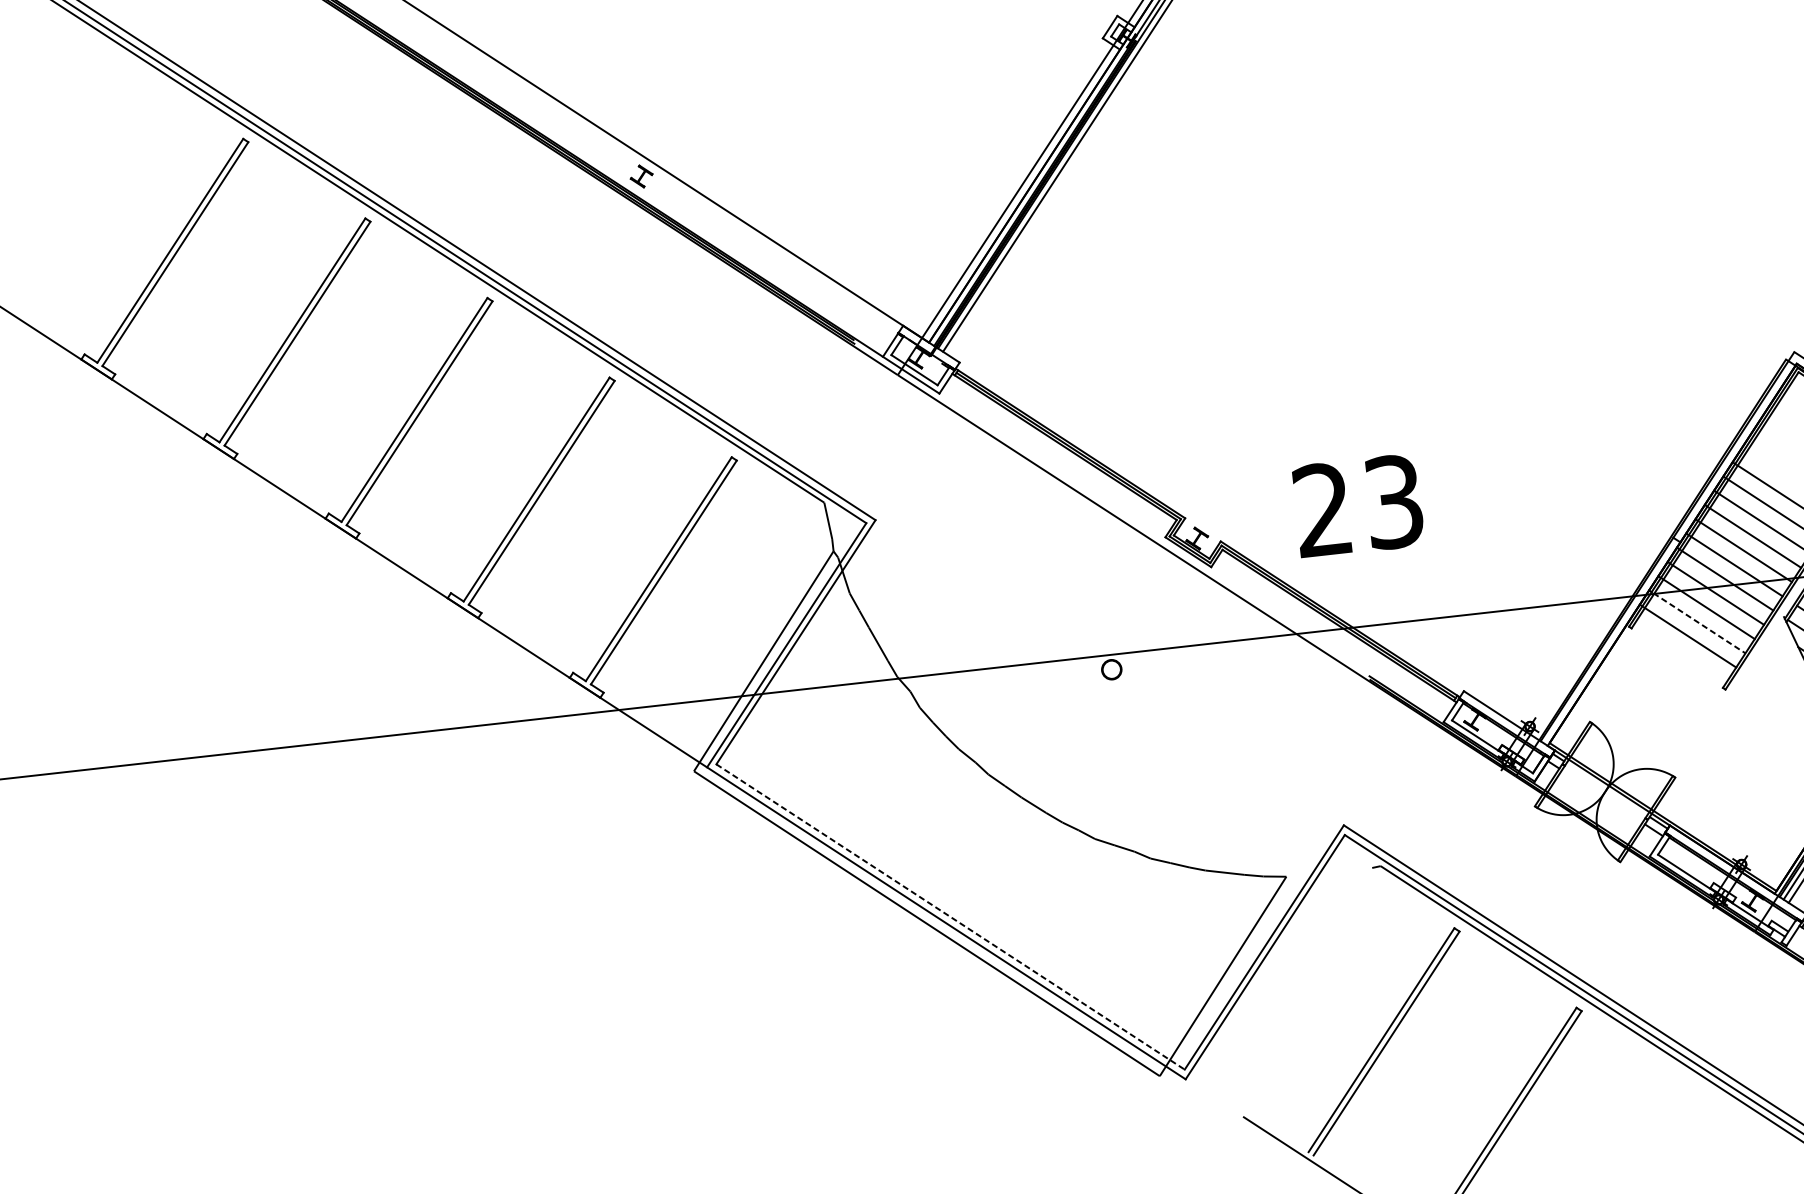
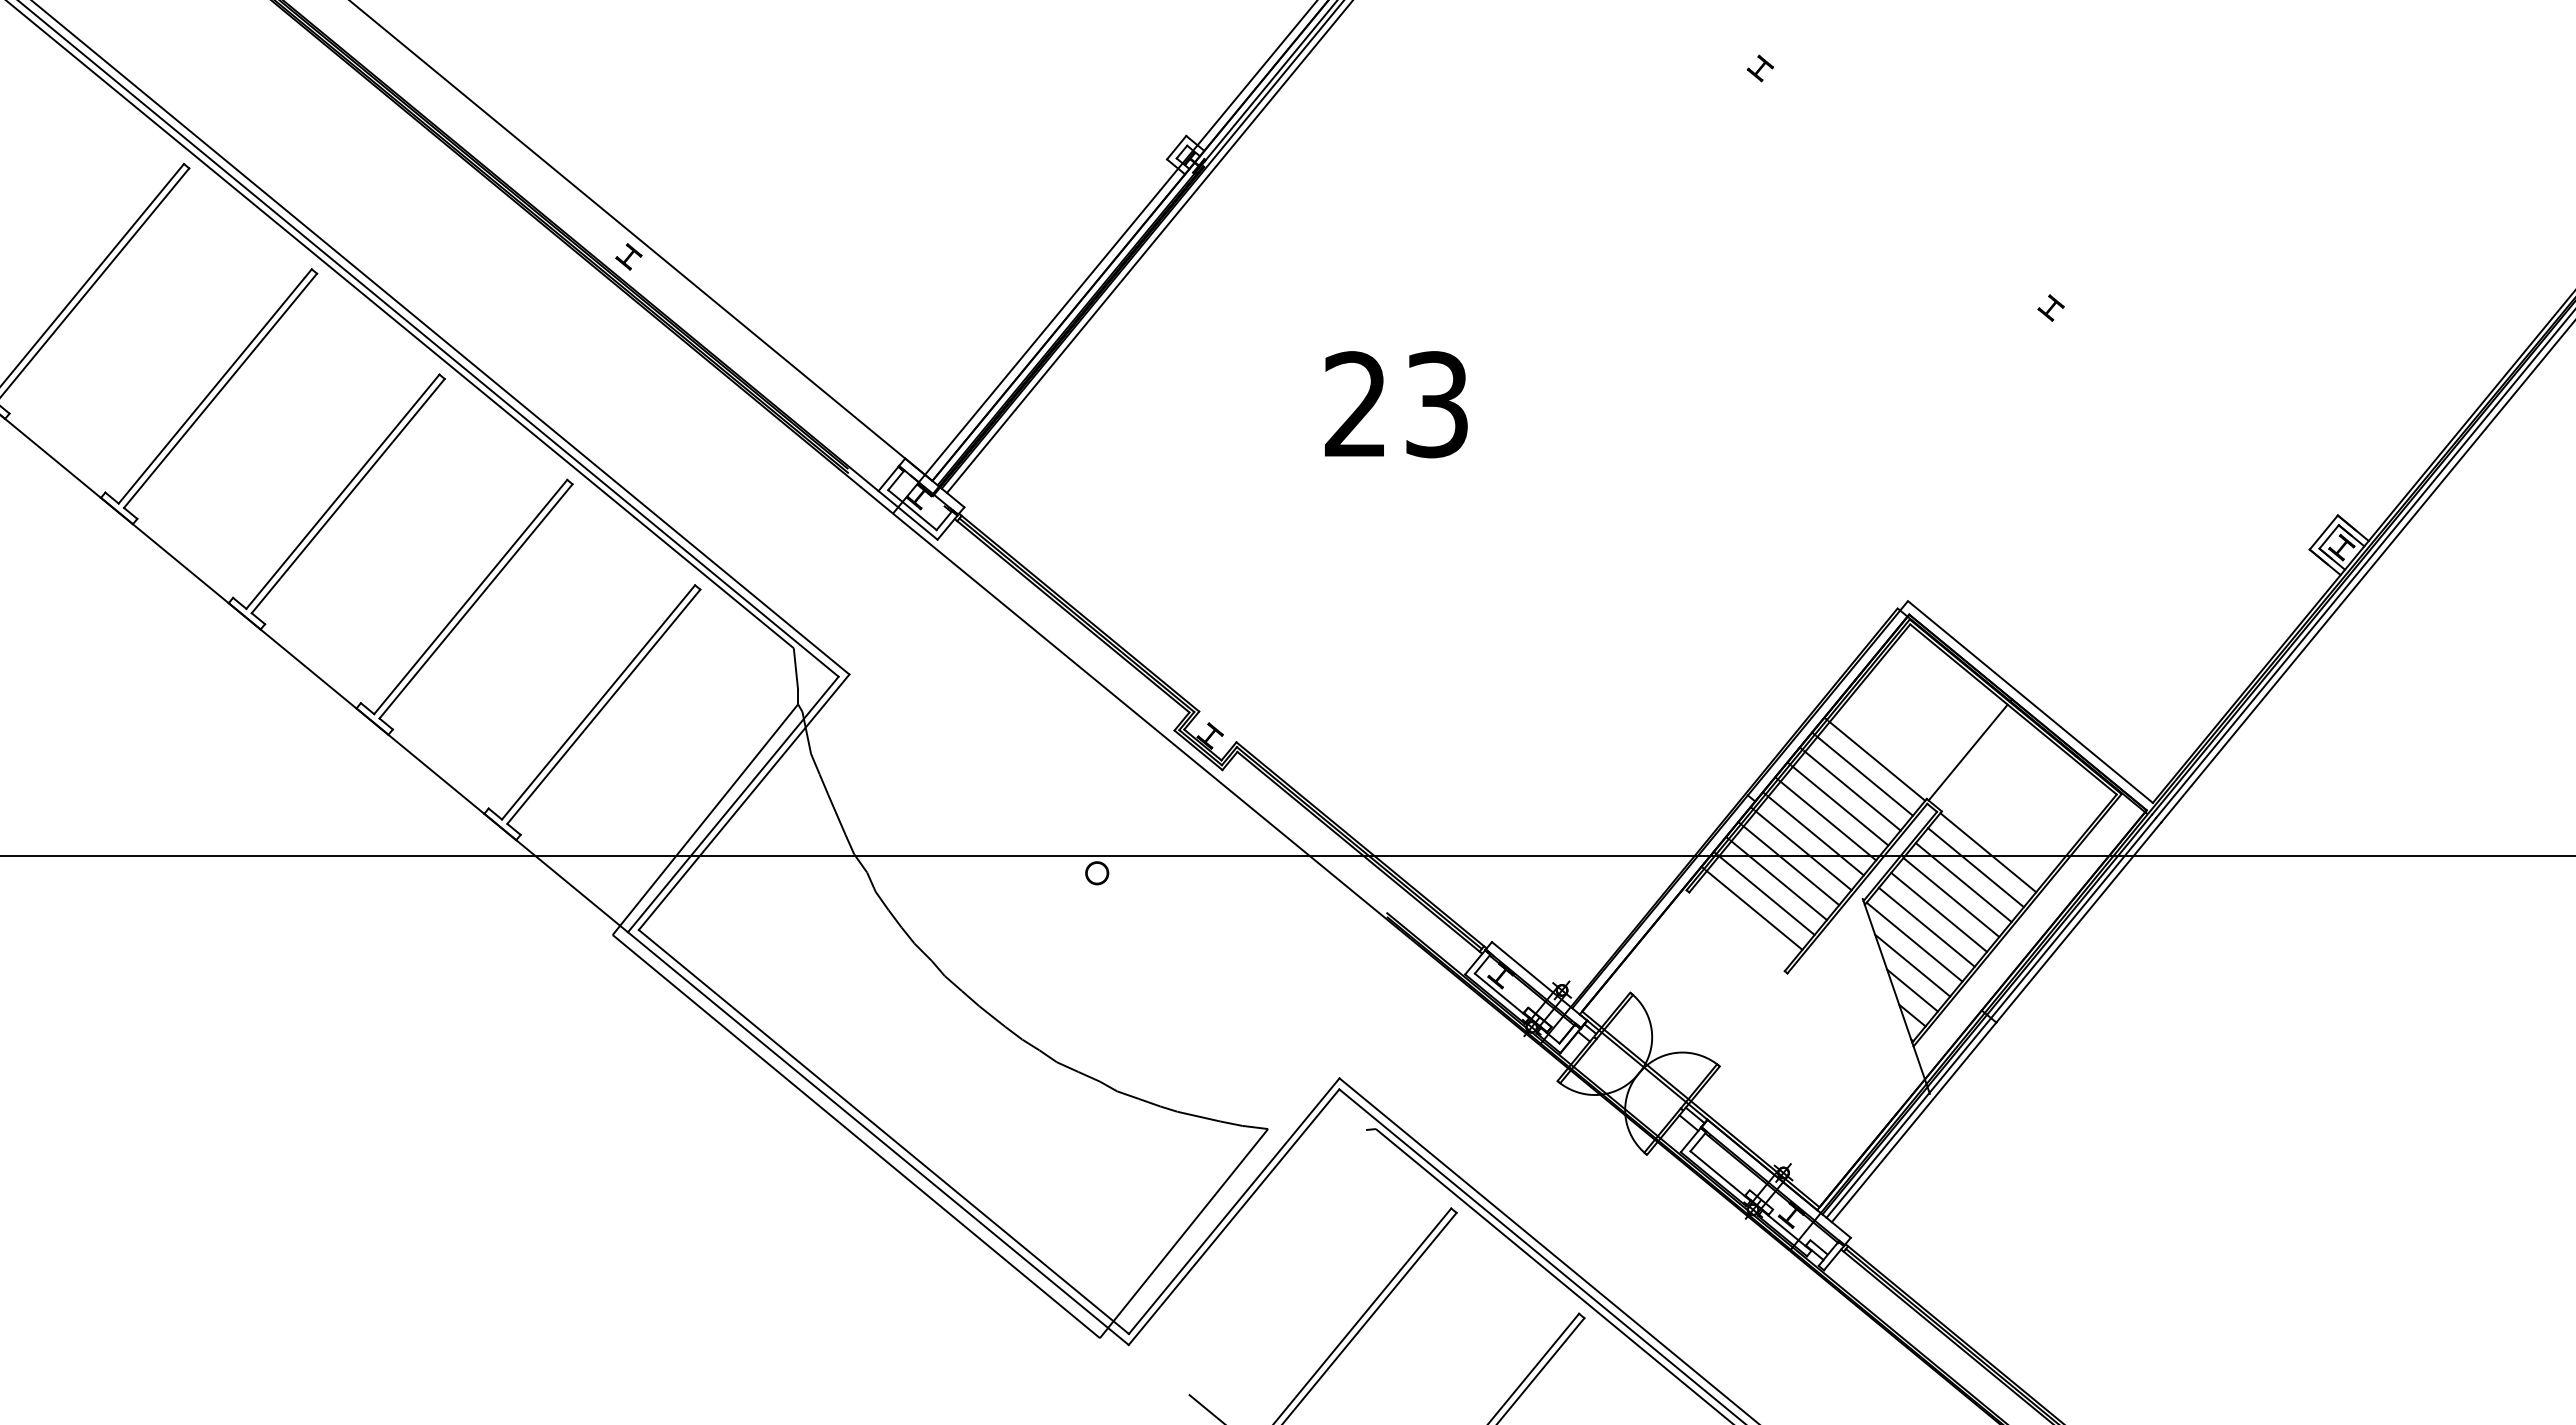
text: (1358, 505) -> (1396, 404), moved
line: (1699, 623) -> (1766, 895), dashed -> solid
line: (950, 916) -> (883, 1131), dashed -> solid

